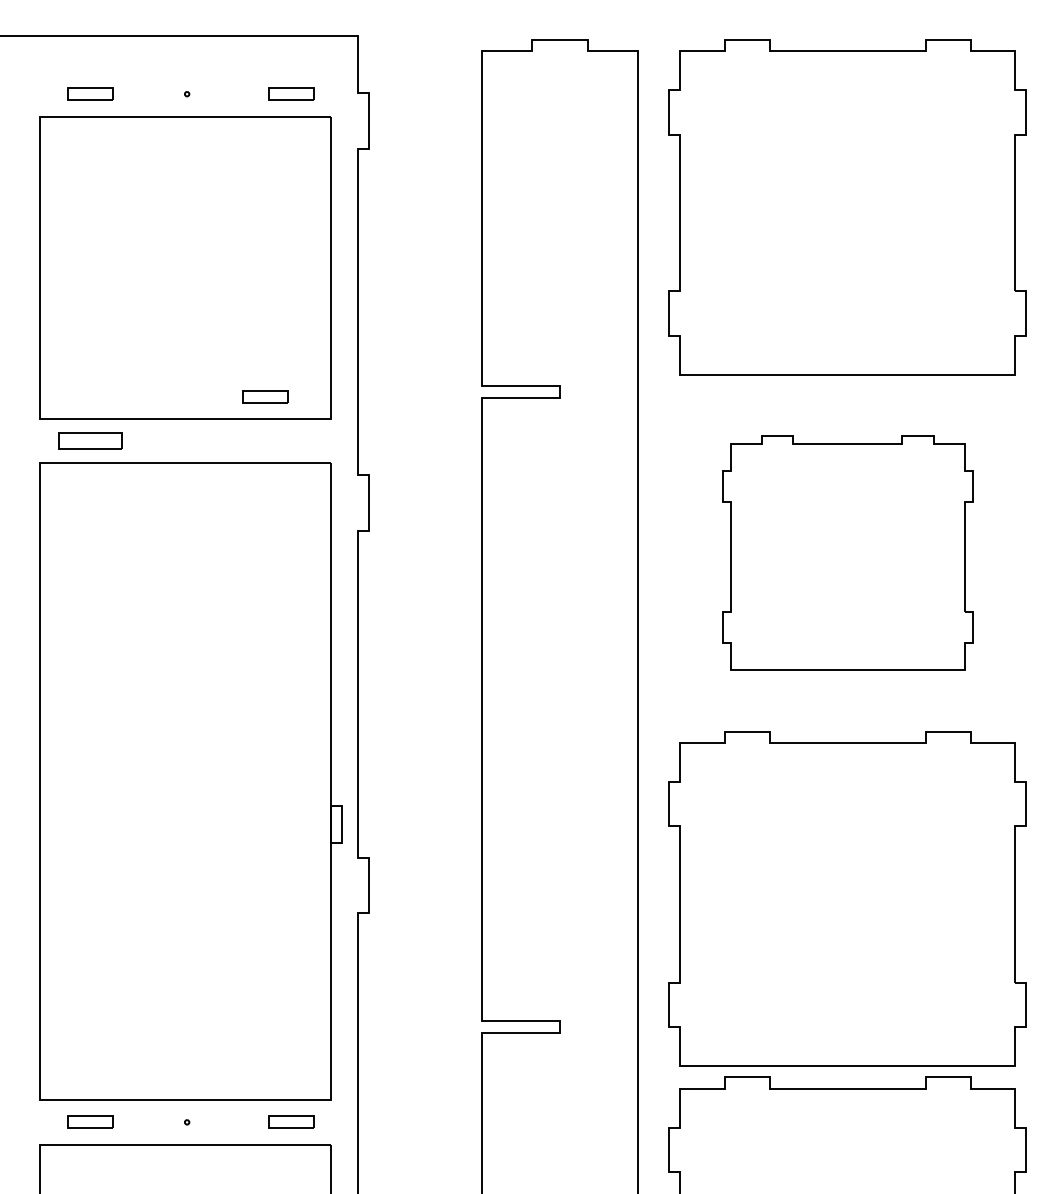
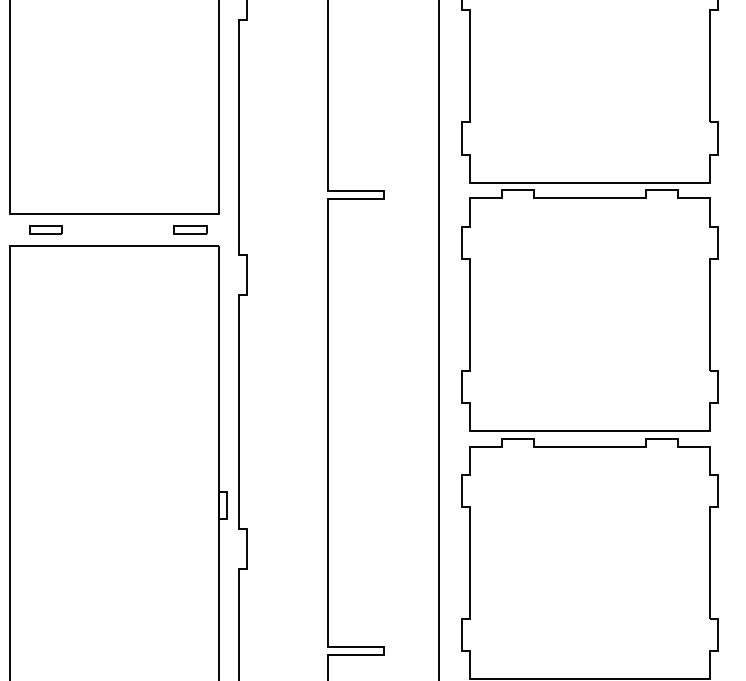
part: (265, 396) -> (190, 229), moved
part: (90, 440) -> (46, 229), size x0.71
part: (847, 553) -> (589, 310), size x1.43

